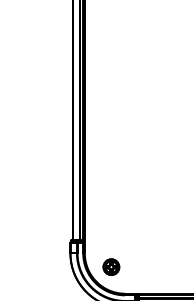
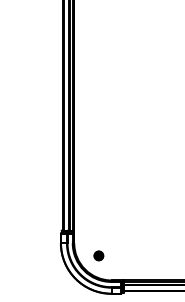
part: (111, 266) -> (98, 255), size x0.6

